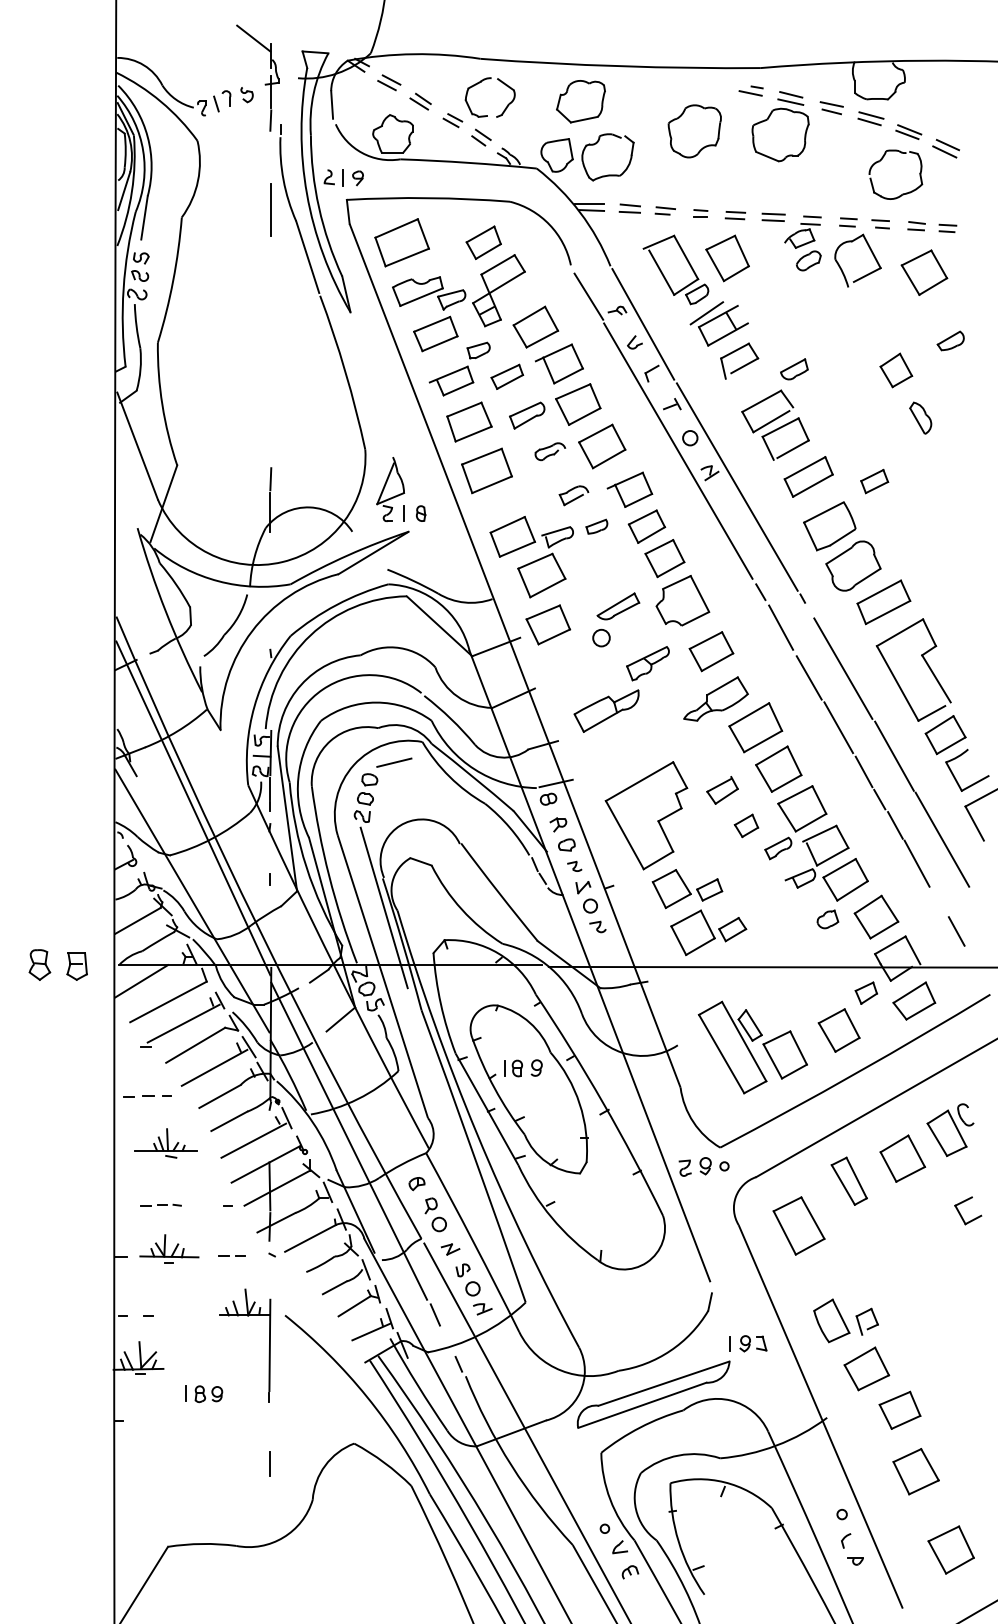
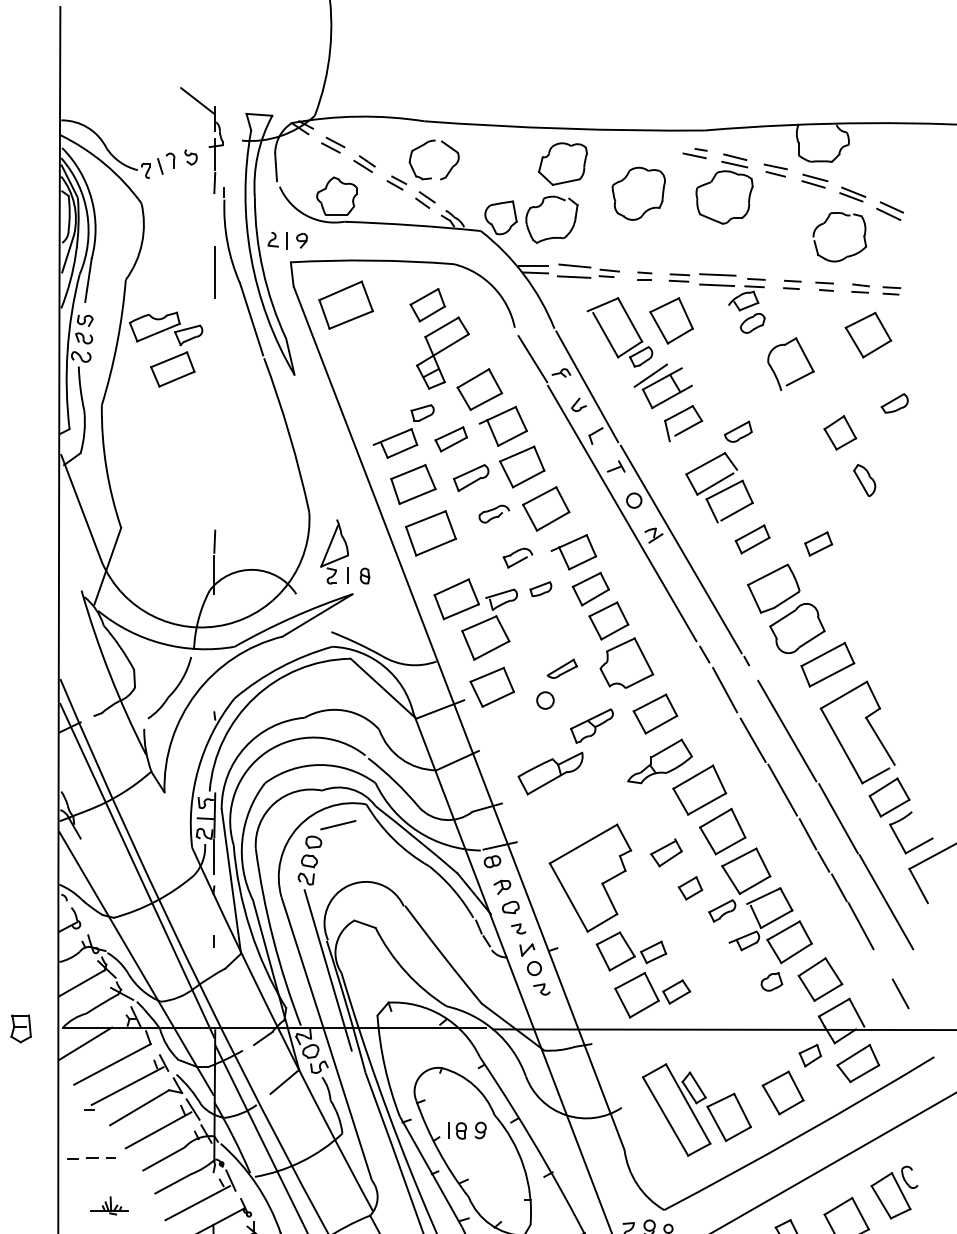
part: (580, 101) -> (562, 163), moved
part: (629, 208) -> (573, 270), size x1.6
part: (773, 216) -> (717, 278), size x1.6
part: (871, 253) -> (804, 356), moved
part: (433, 322) -> (170, 357), moved
part: (808, 476) -> (752, 538), size x0.7
part: (618, 606) -> (562, 668), size x0.7
part: (165, 1143) -> (109, 1205), size x0.6

